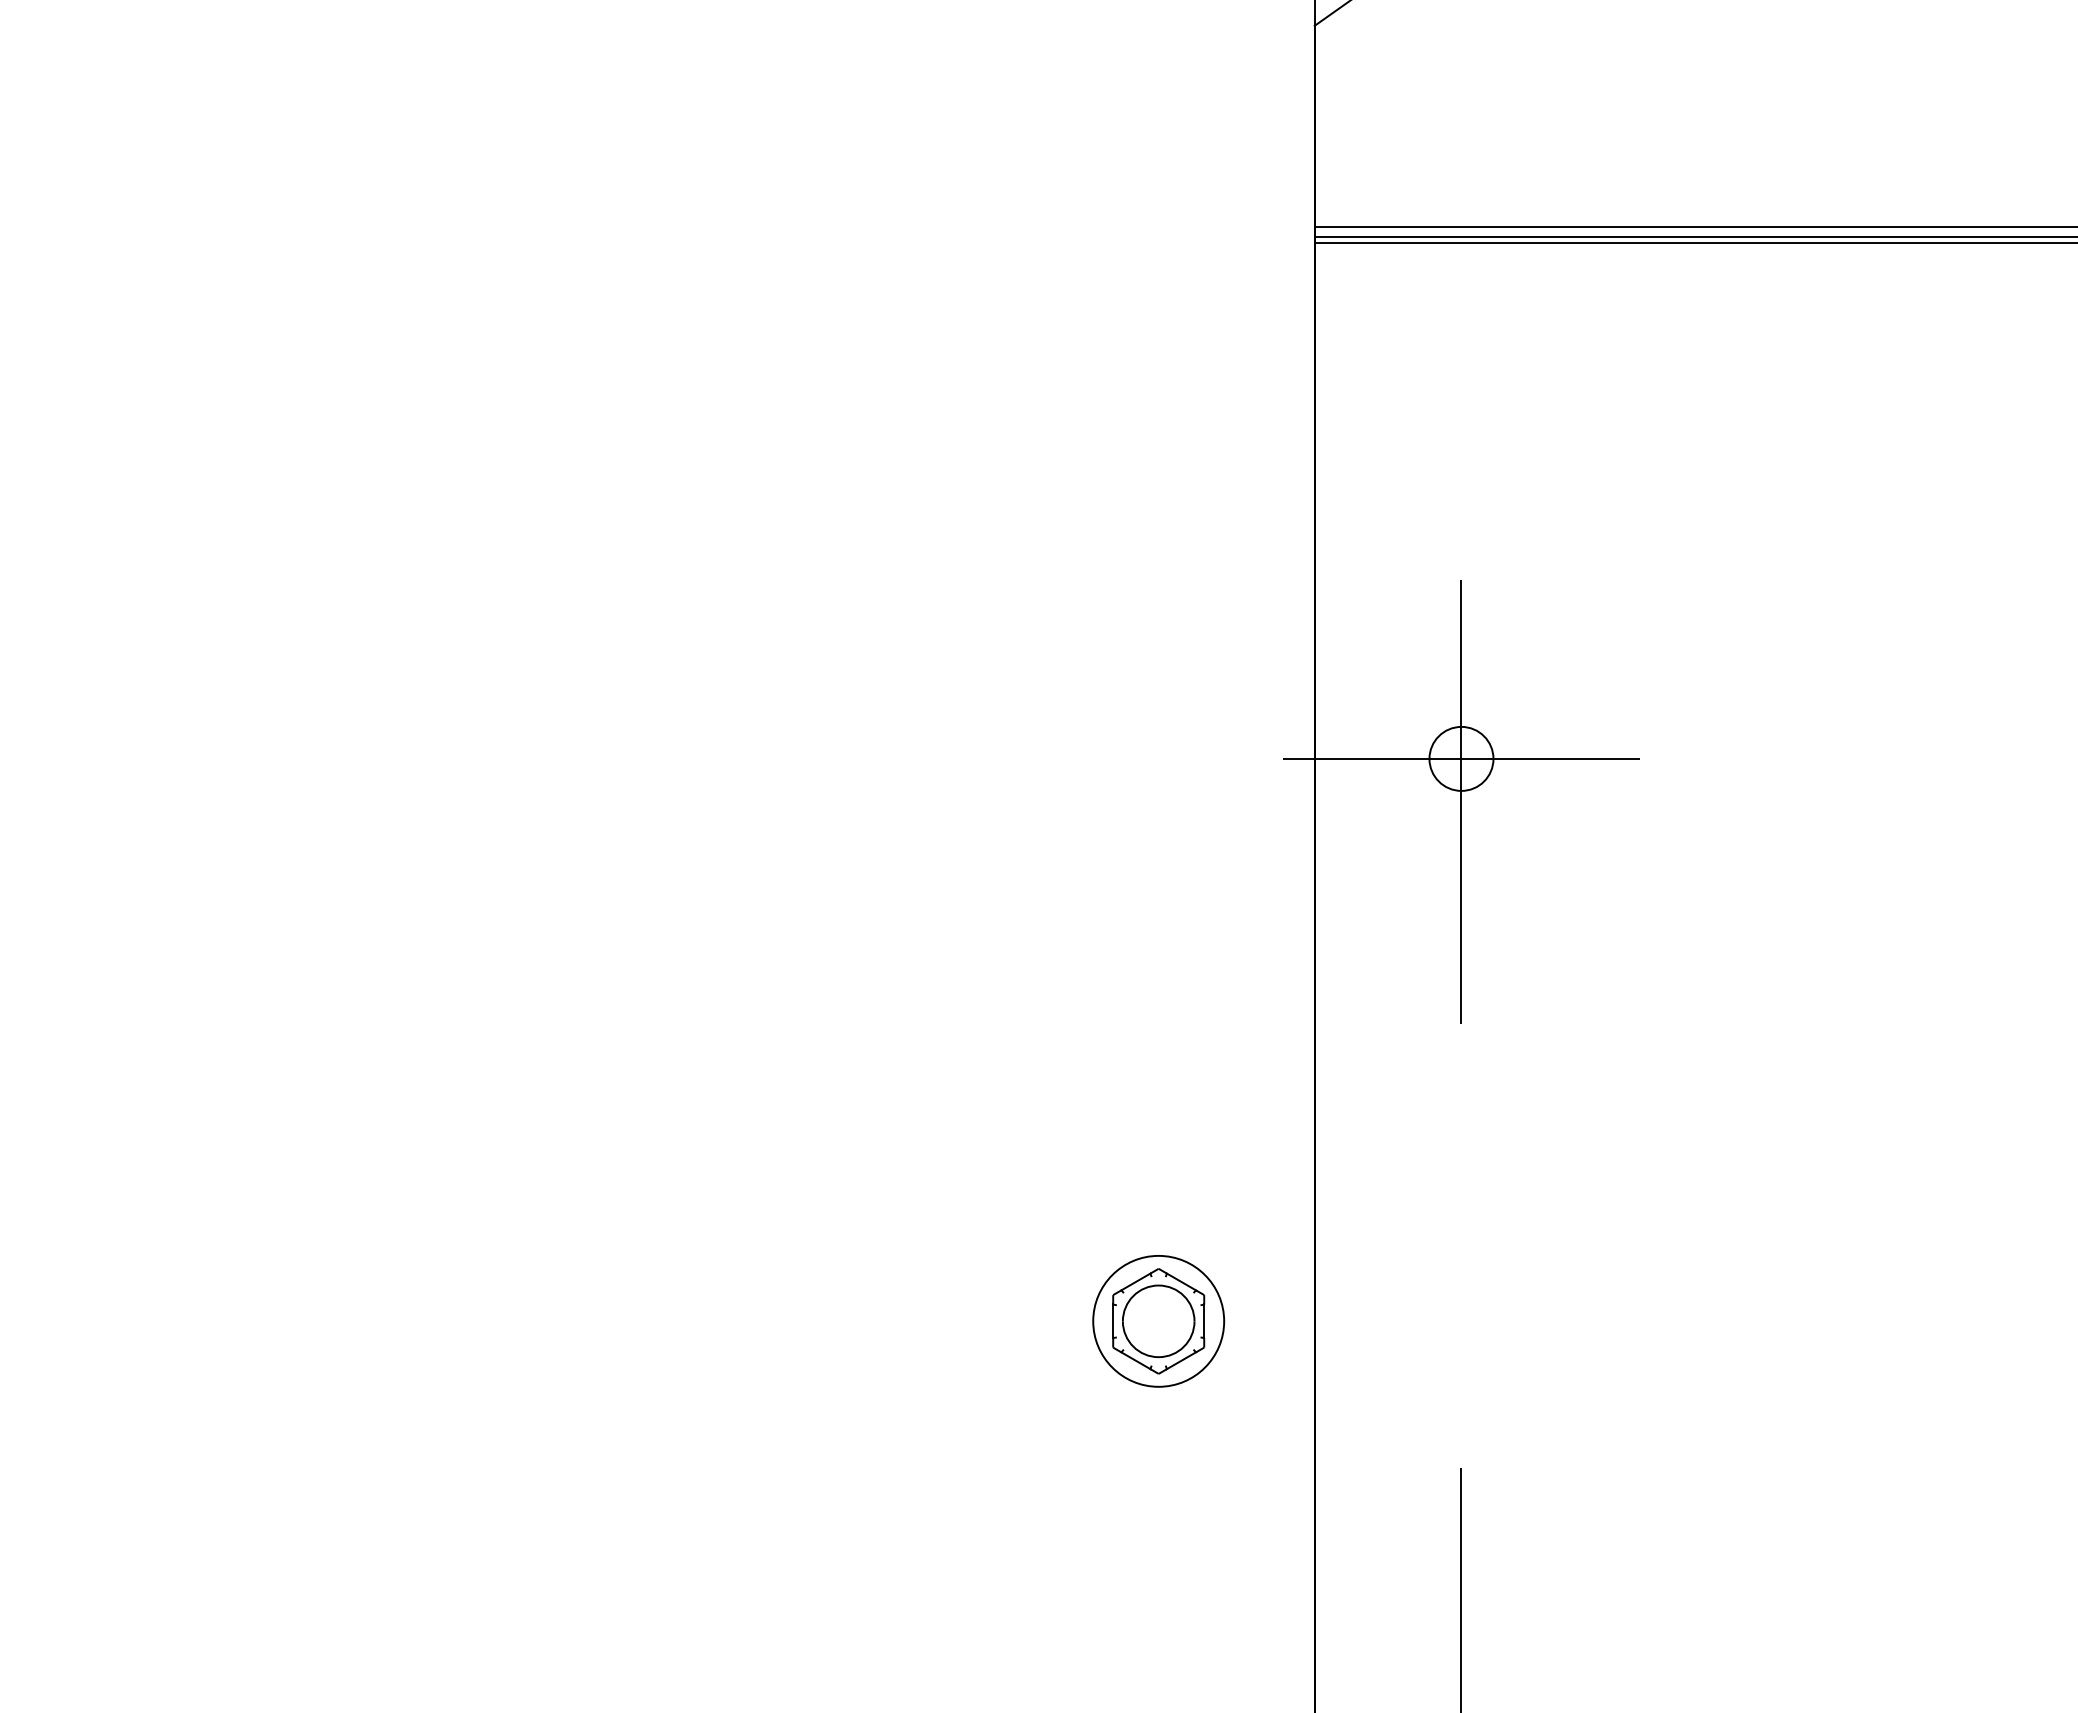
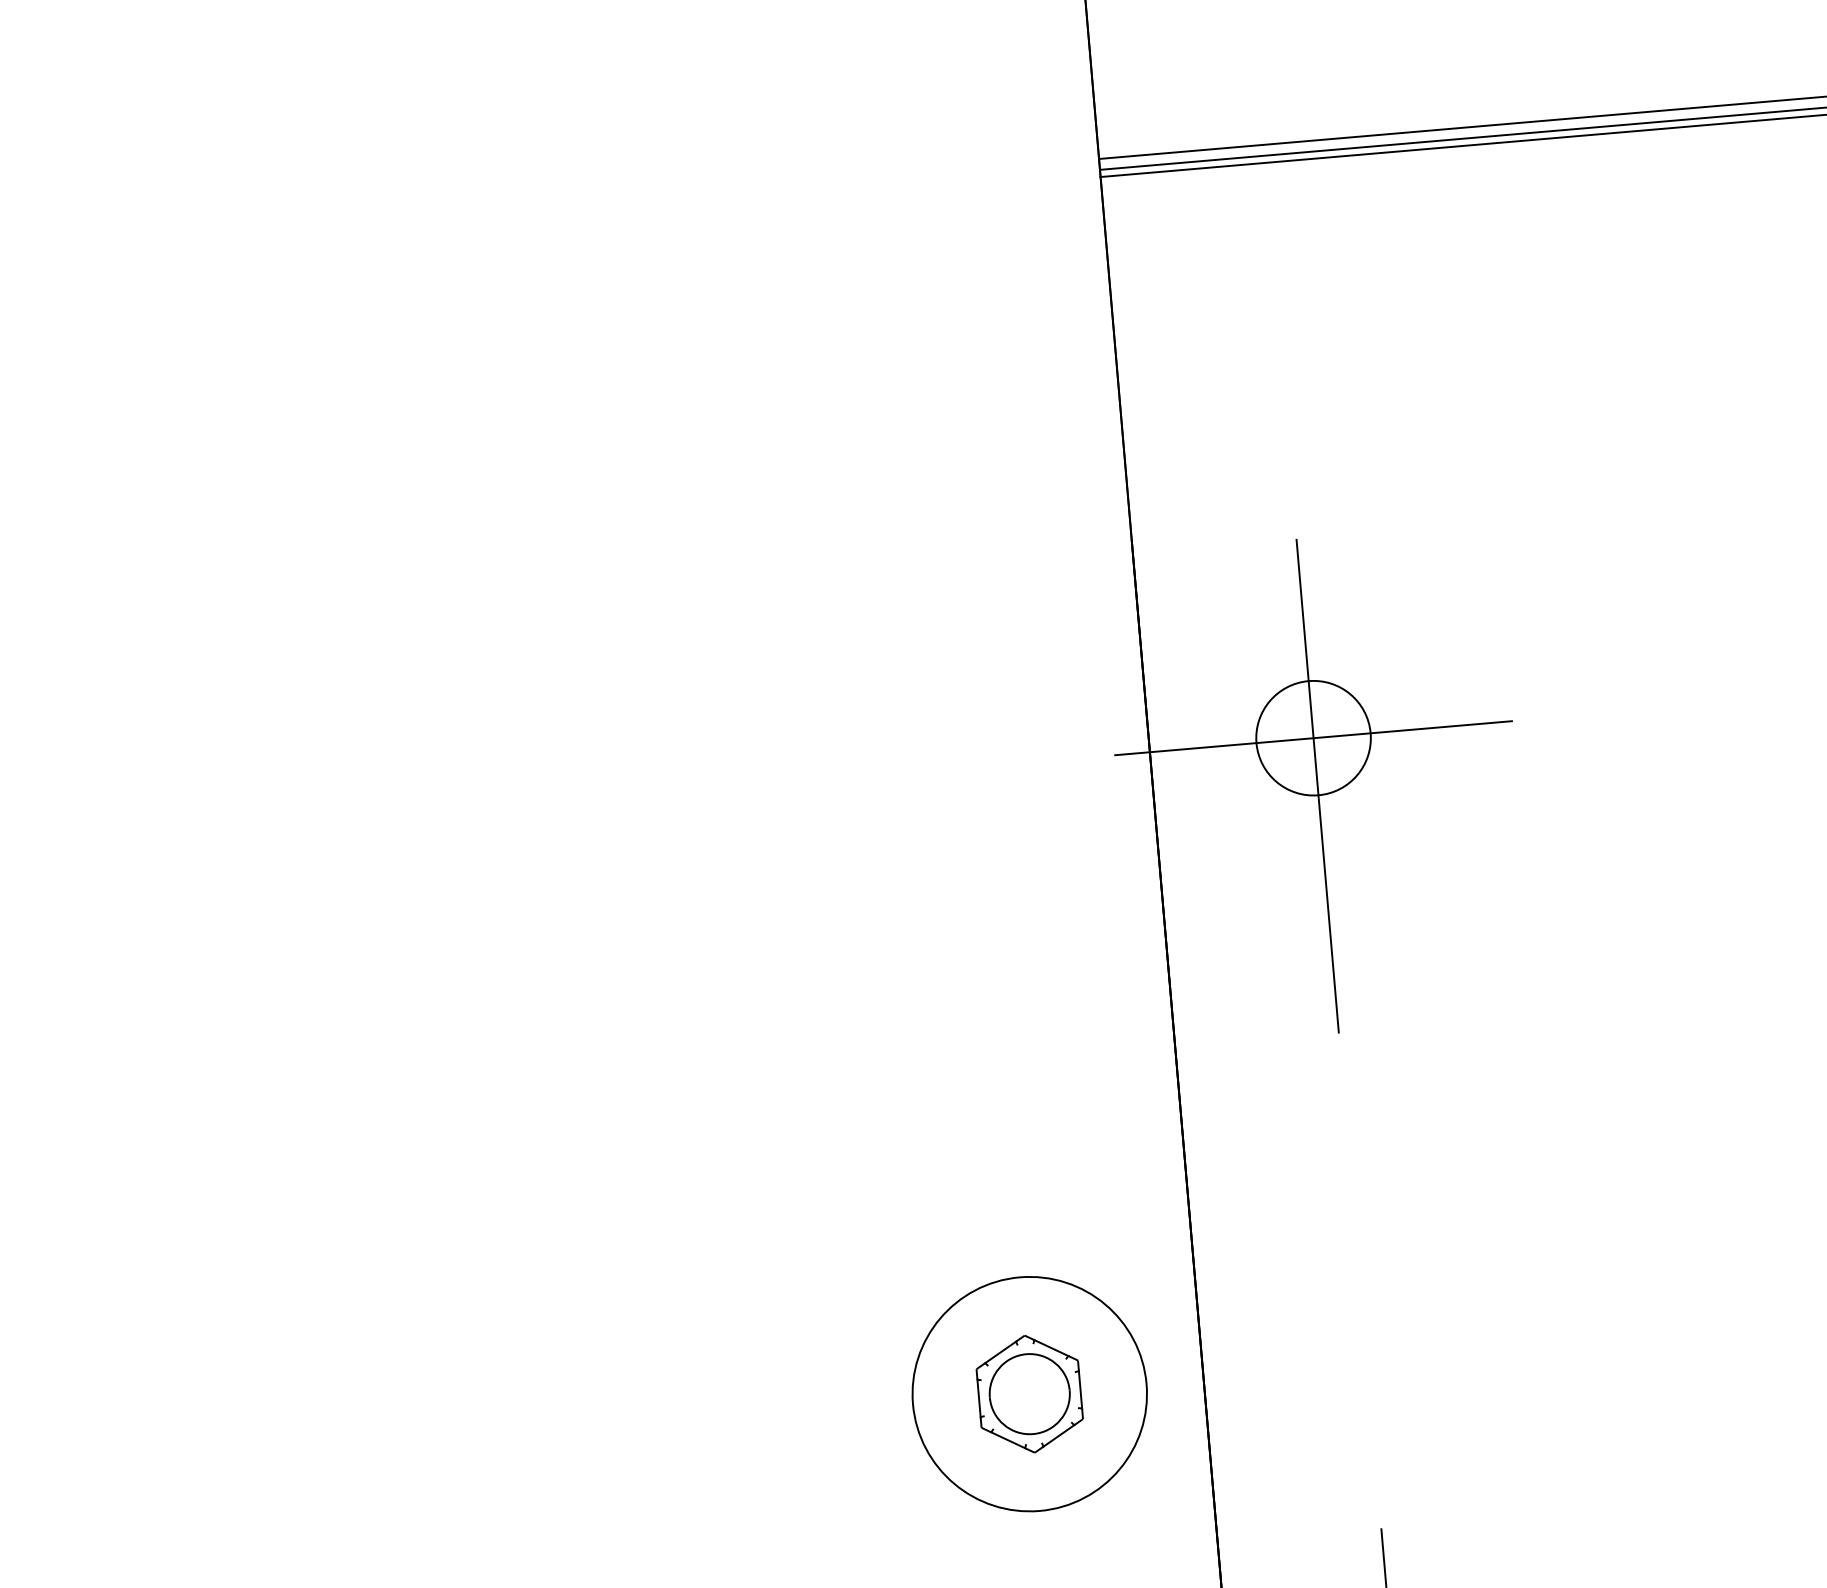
circle: (1461, 758) -> (1313, 737), size x1.6
circle: (1158, 1320) -> (1029, 1393), size x1.6

